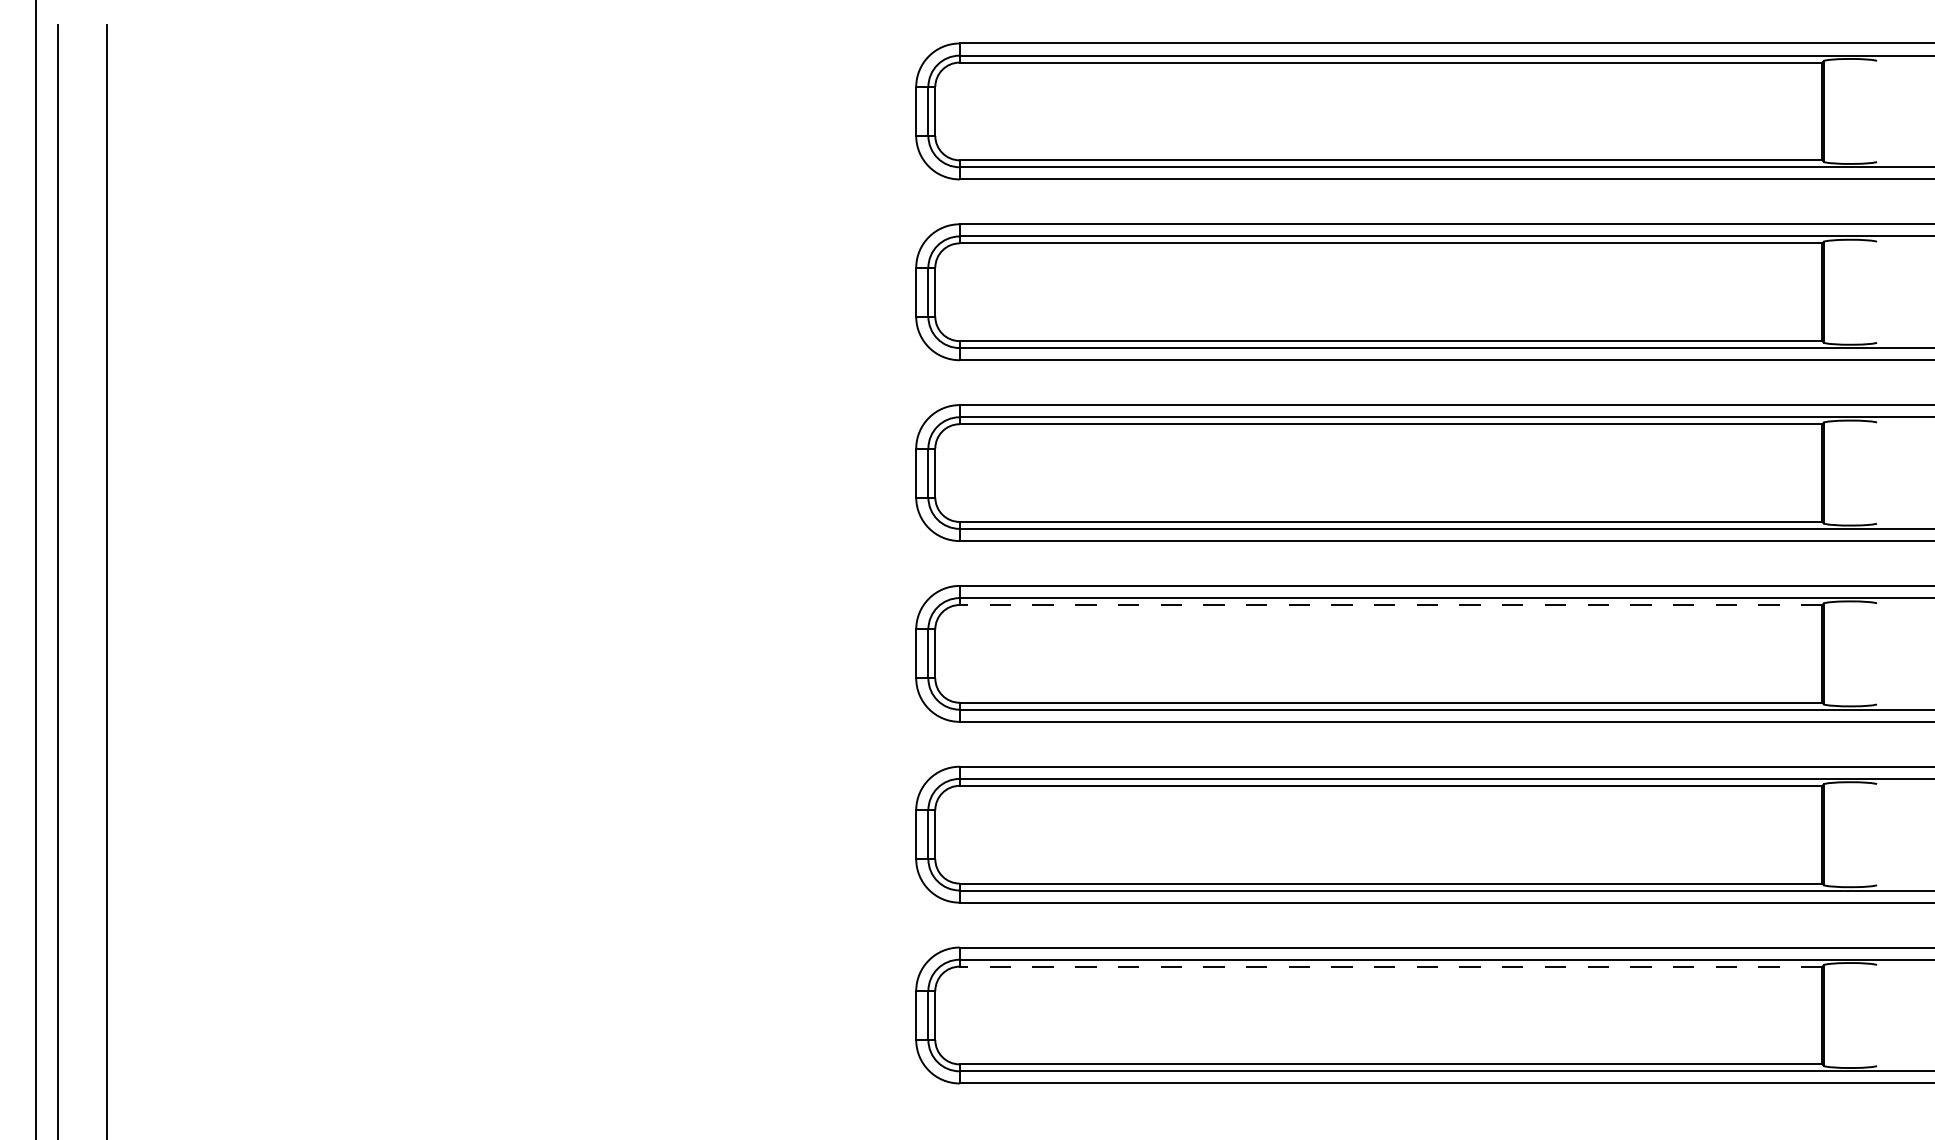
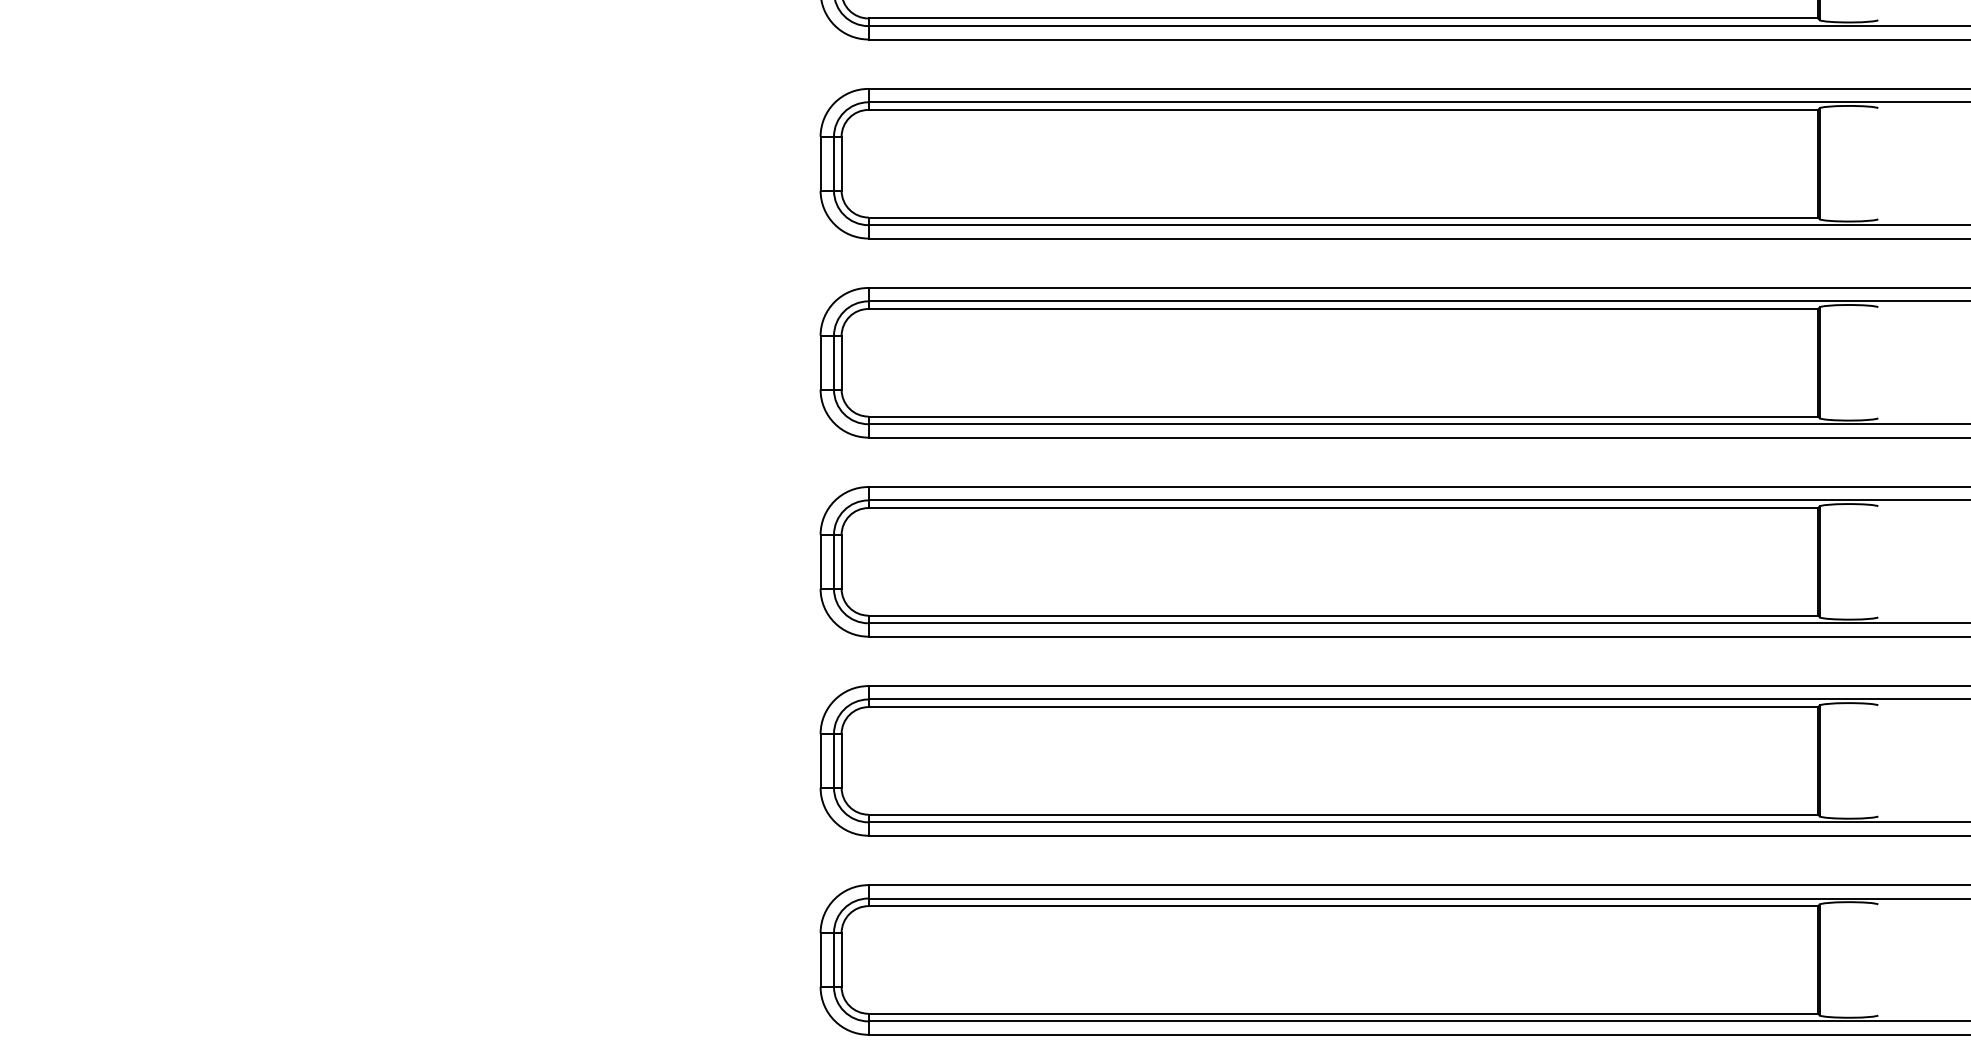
line: (1390, 605) -> (1342, 508), dashed -> solid
line: (1390, 966) -> (1342, 906), dashed -> solid

